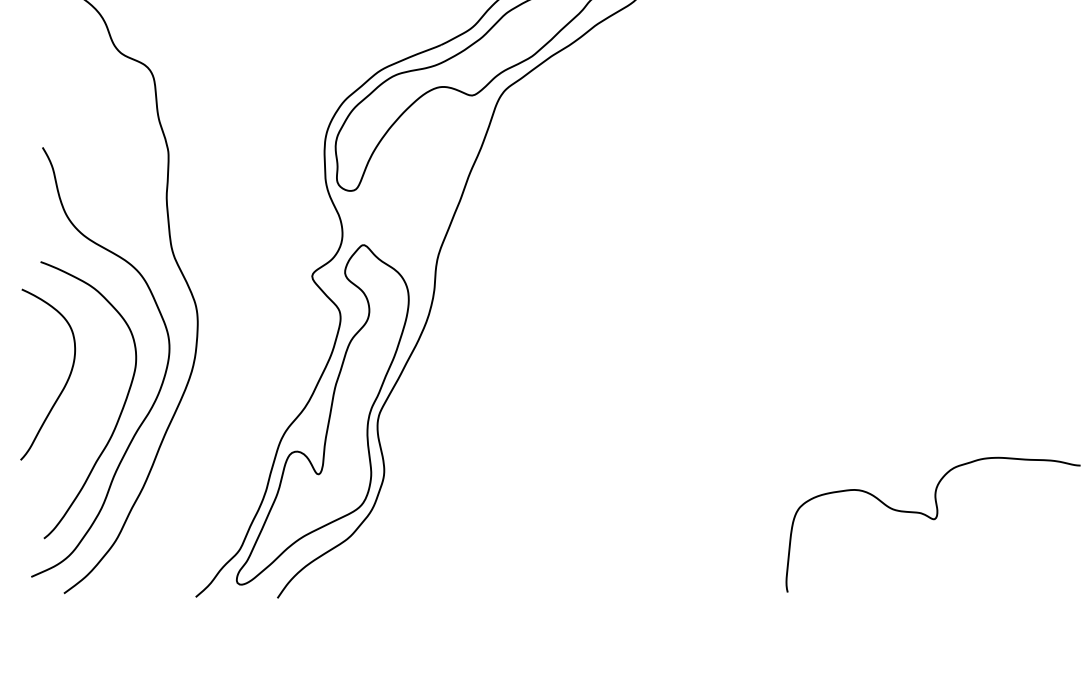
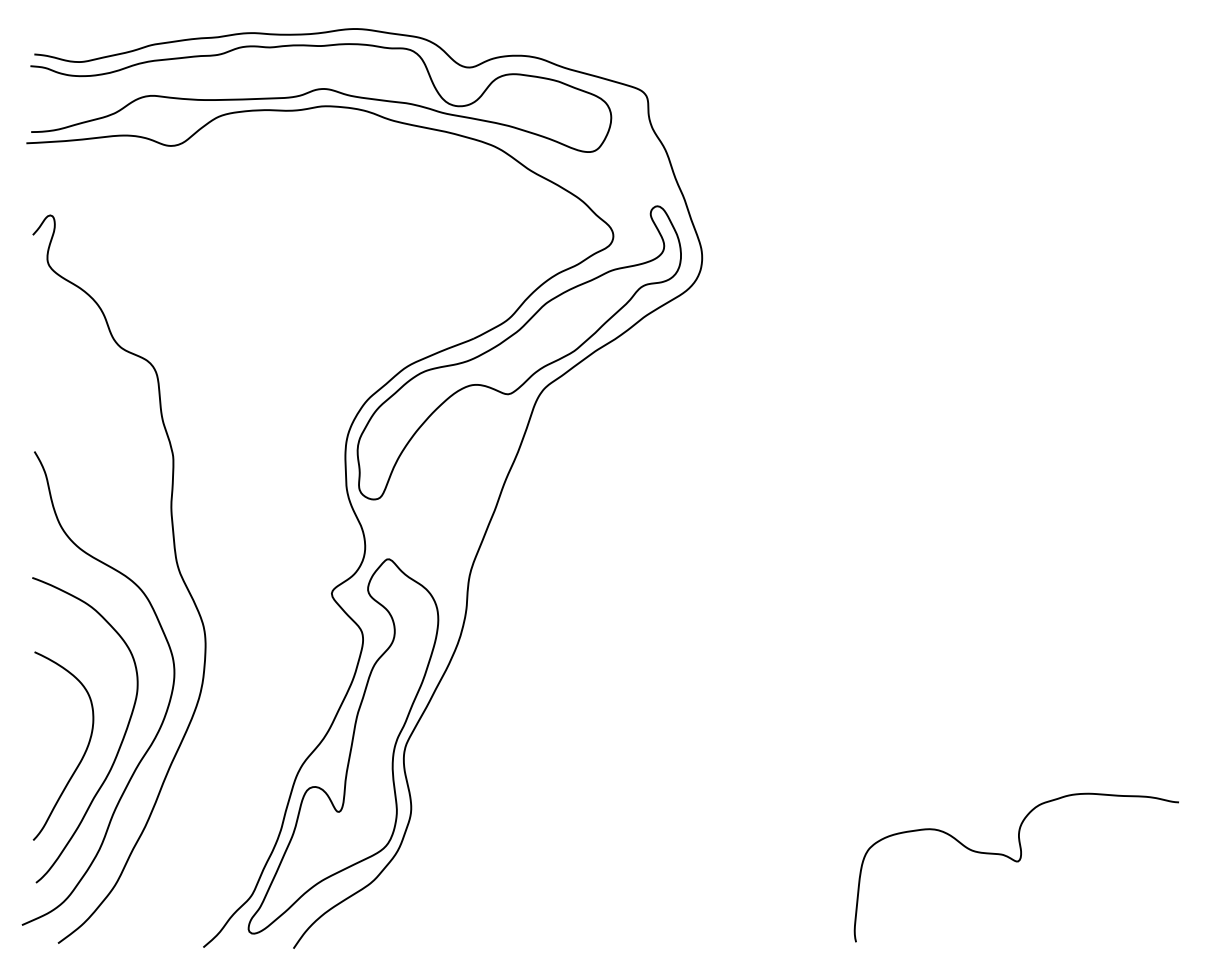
curve: (65, 383) -> (82, 755), moved

